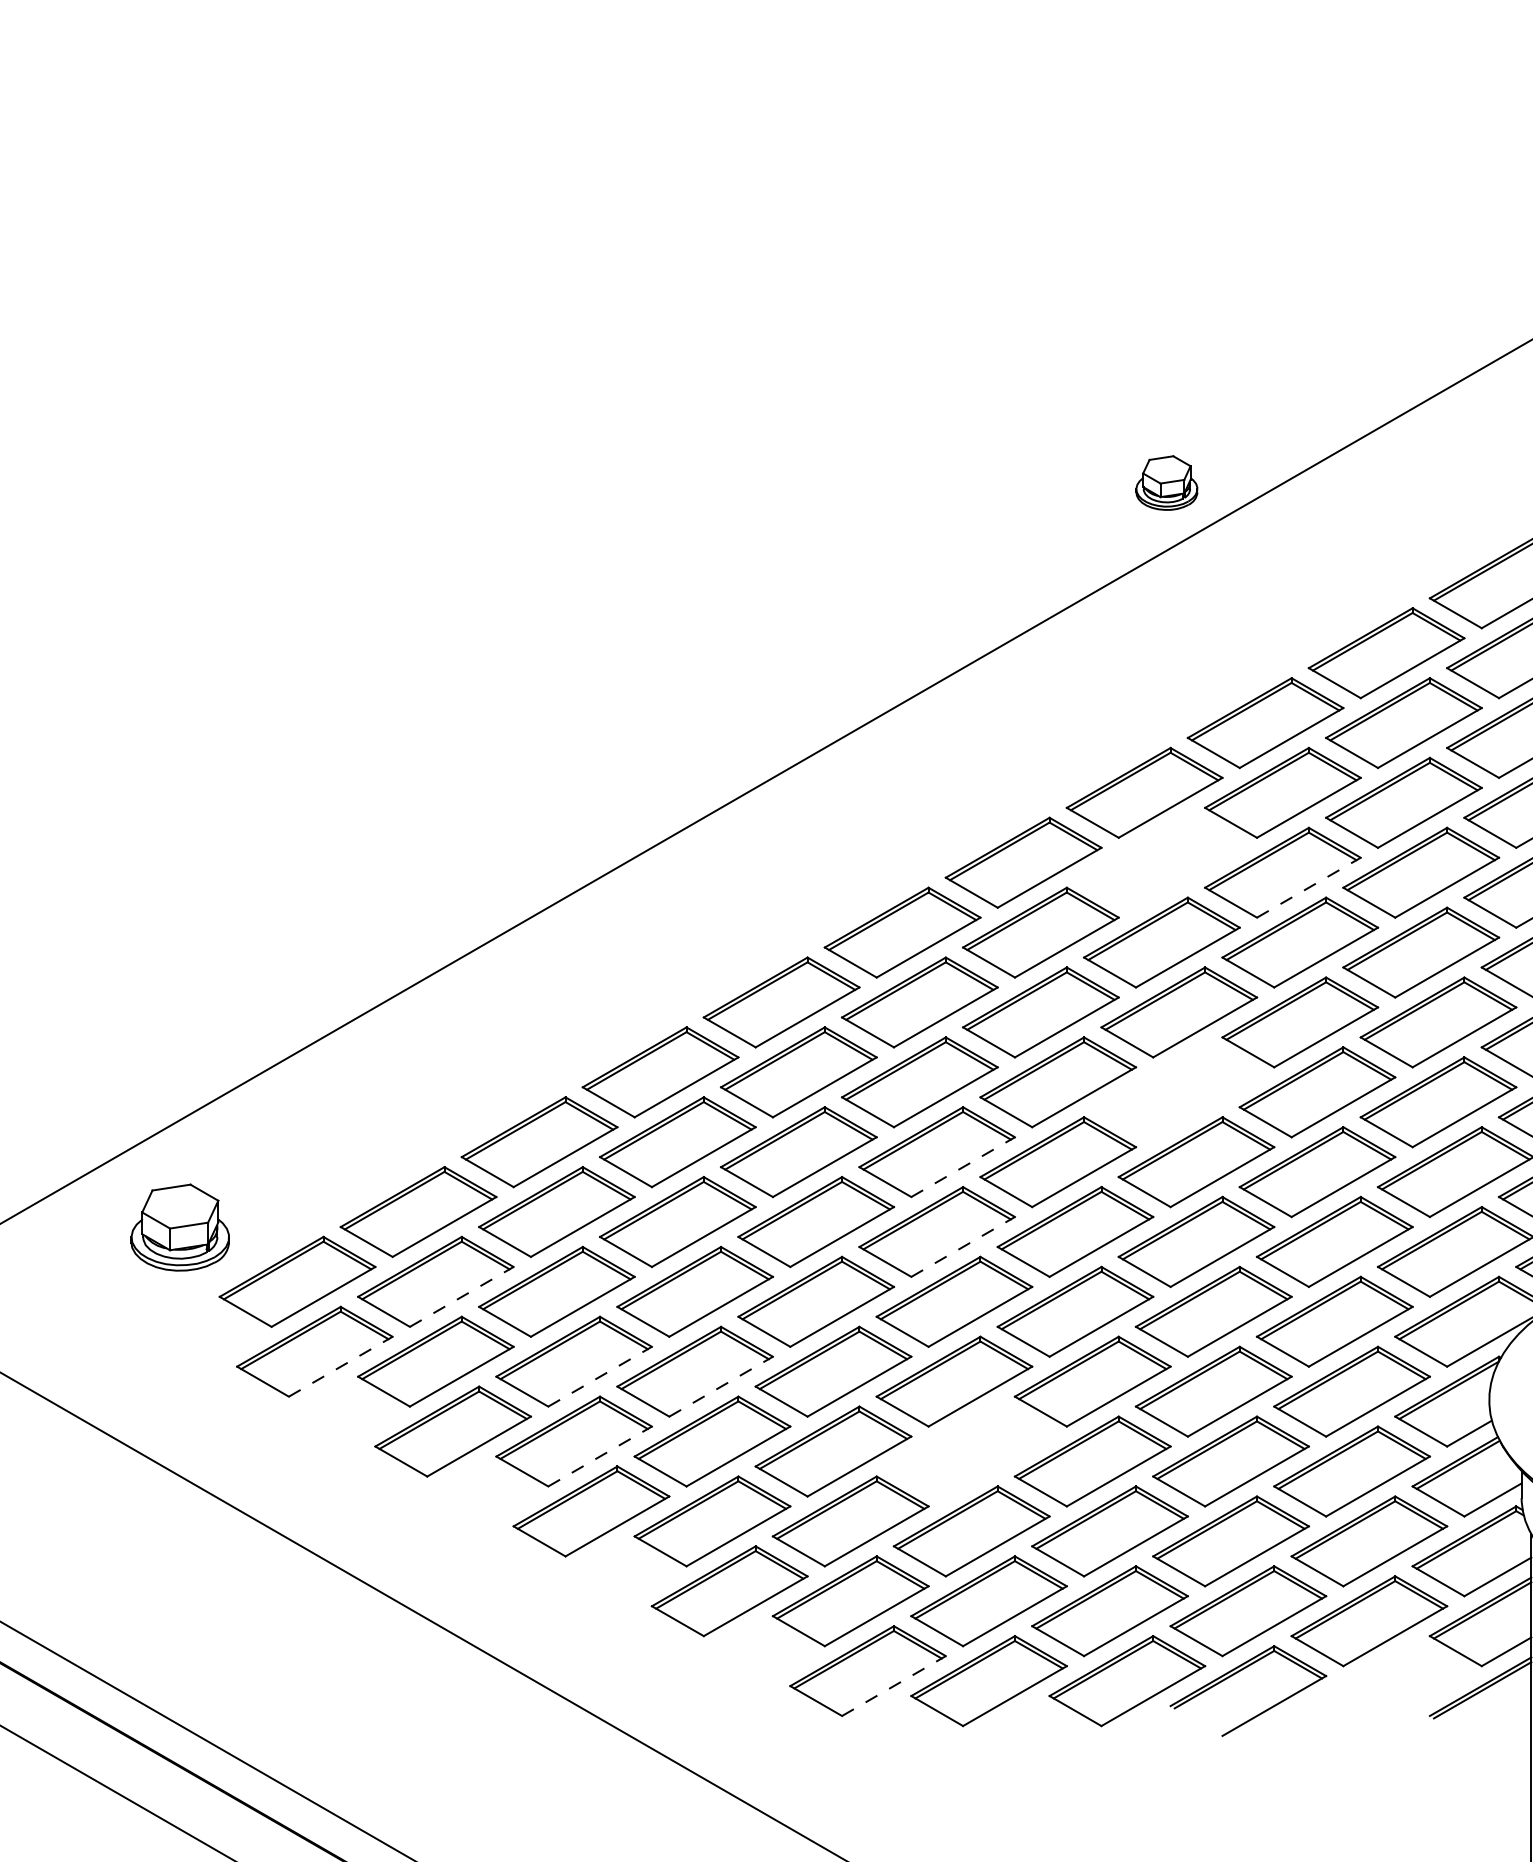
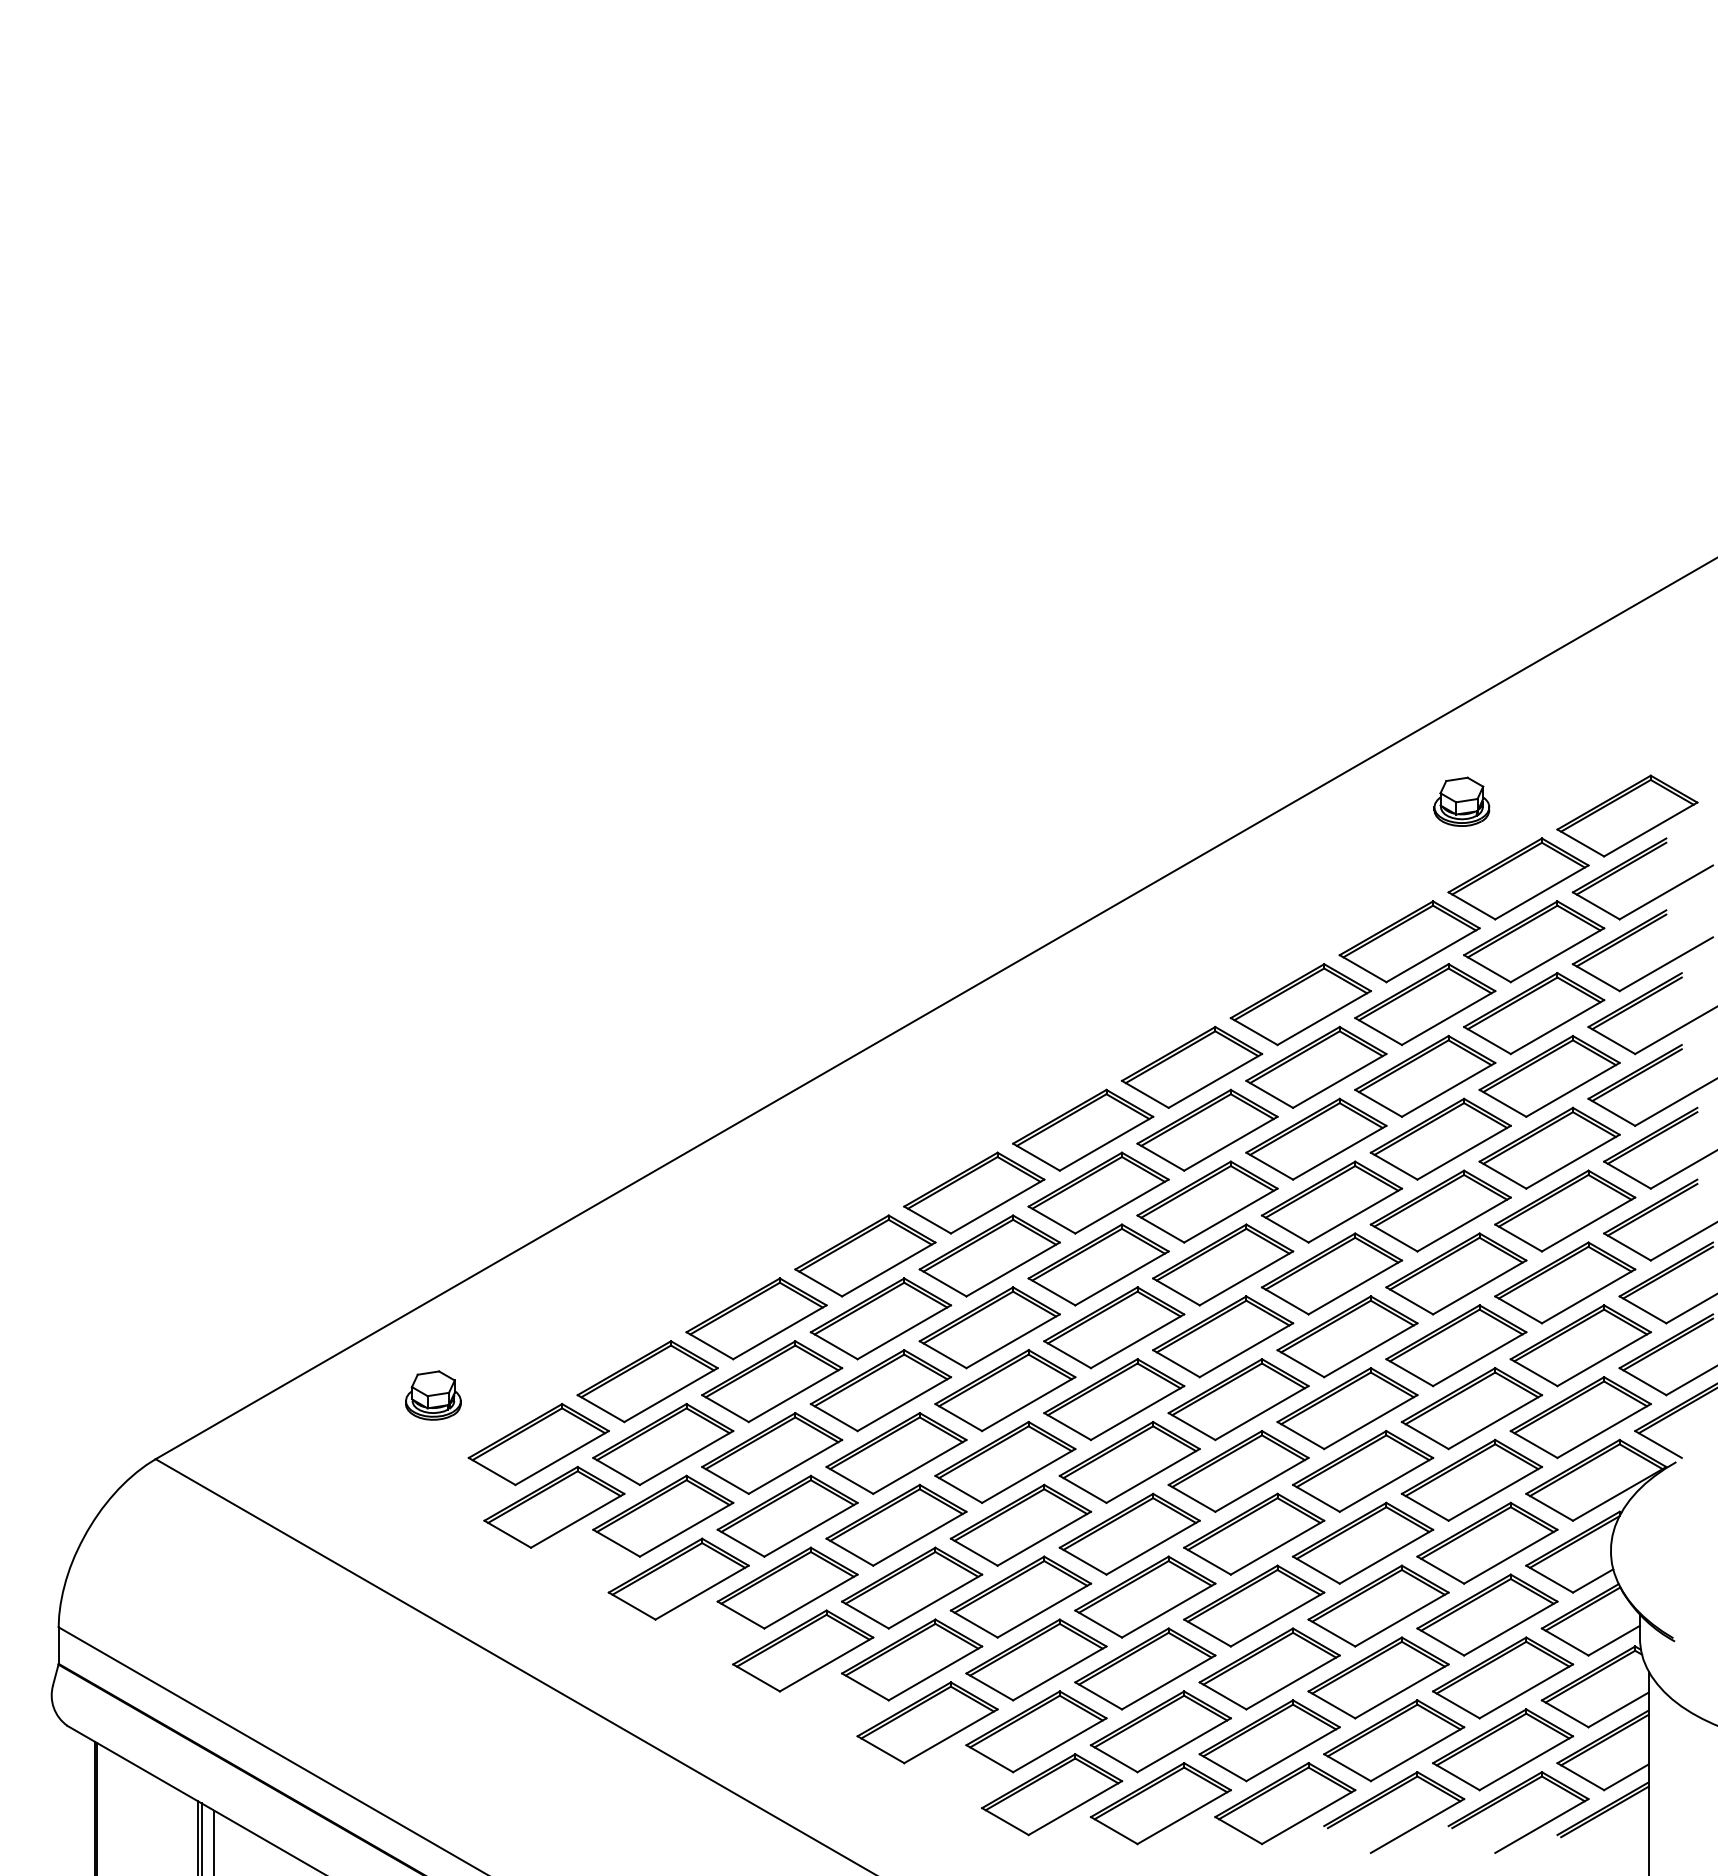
part: (1166, 482) -> (1461, 801), moved
part: (1162, 861) -> (1316, 1066), added
line: (1308, 887) -> (1448, 1089), dashed -> solid
part: (1178, 1091) -> (1331, 1273), added
line: (963, 1167) -> (1137, 1341), dashed -> solid
part: (180, 1227) -> (433, 1395), size x0.62
line: (963, 1247) -> (1137, 1413), dashed -> solid
line: (461, 1297) -> (686, 1458), dashed -> solid
line: (340, 1366) -> (577, 1520), dashed -> solid
line: (600, 1376) -> (811, 1529), dashed -> solid
line: (720, 1386) -> (919, 1538), dashed -> solid
part: (971, 1450) -> (1145, 1596), added
line: (600, 1456) -> (811, 1601), dashed -> solid
part: (1376, 1673) -> (1509, 1796), added
line: (894, 1686) -> (1075, 1808), dashed -> solid

